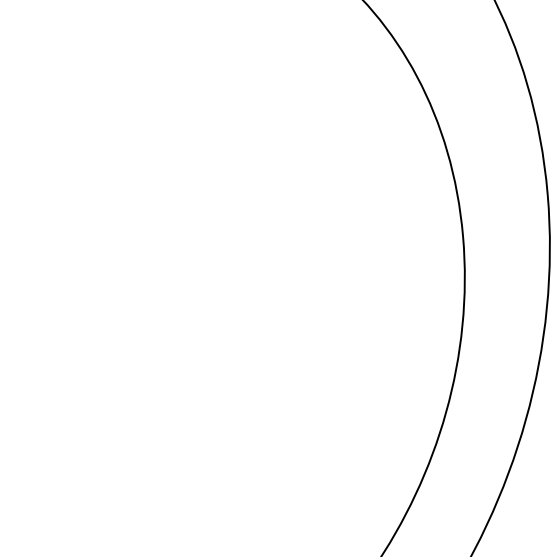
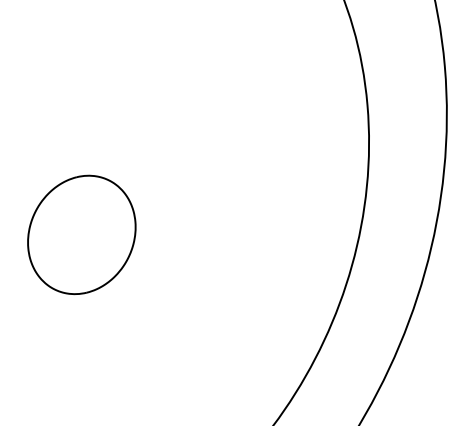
part: (150, 378) -> (81, 234), added

